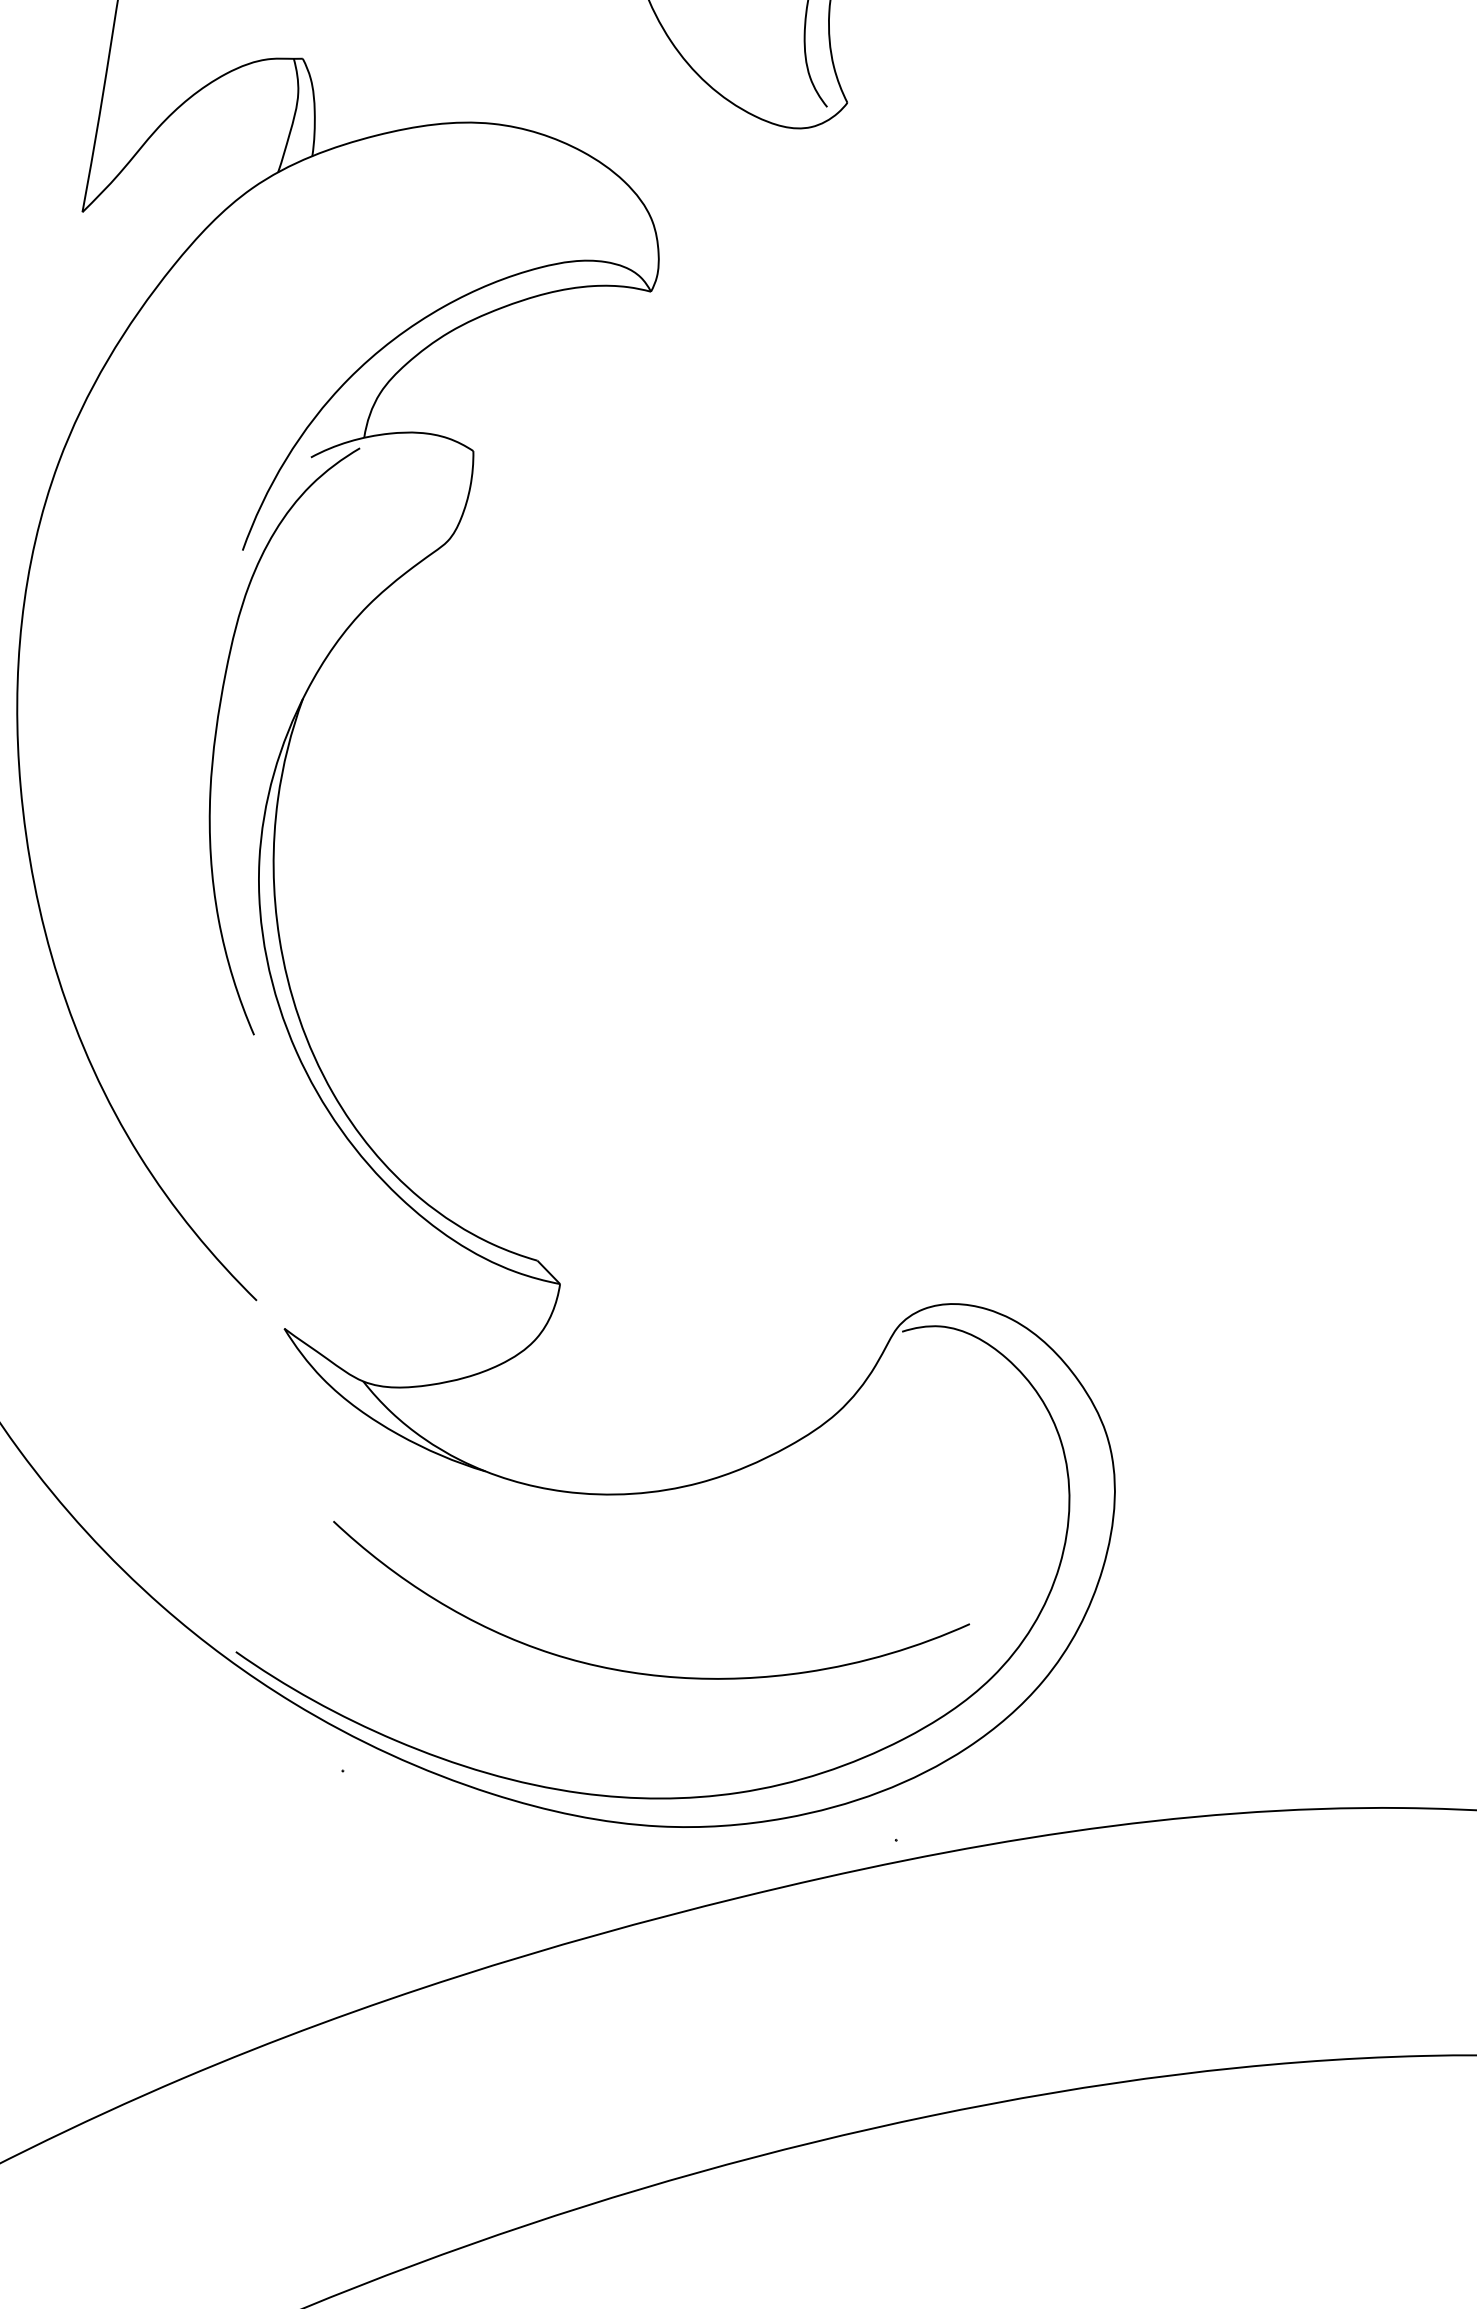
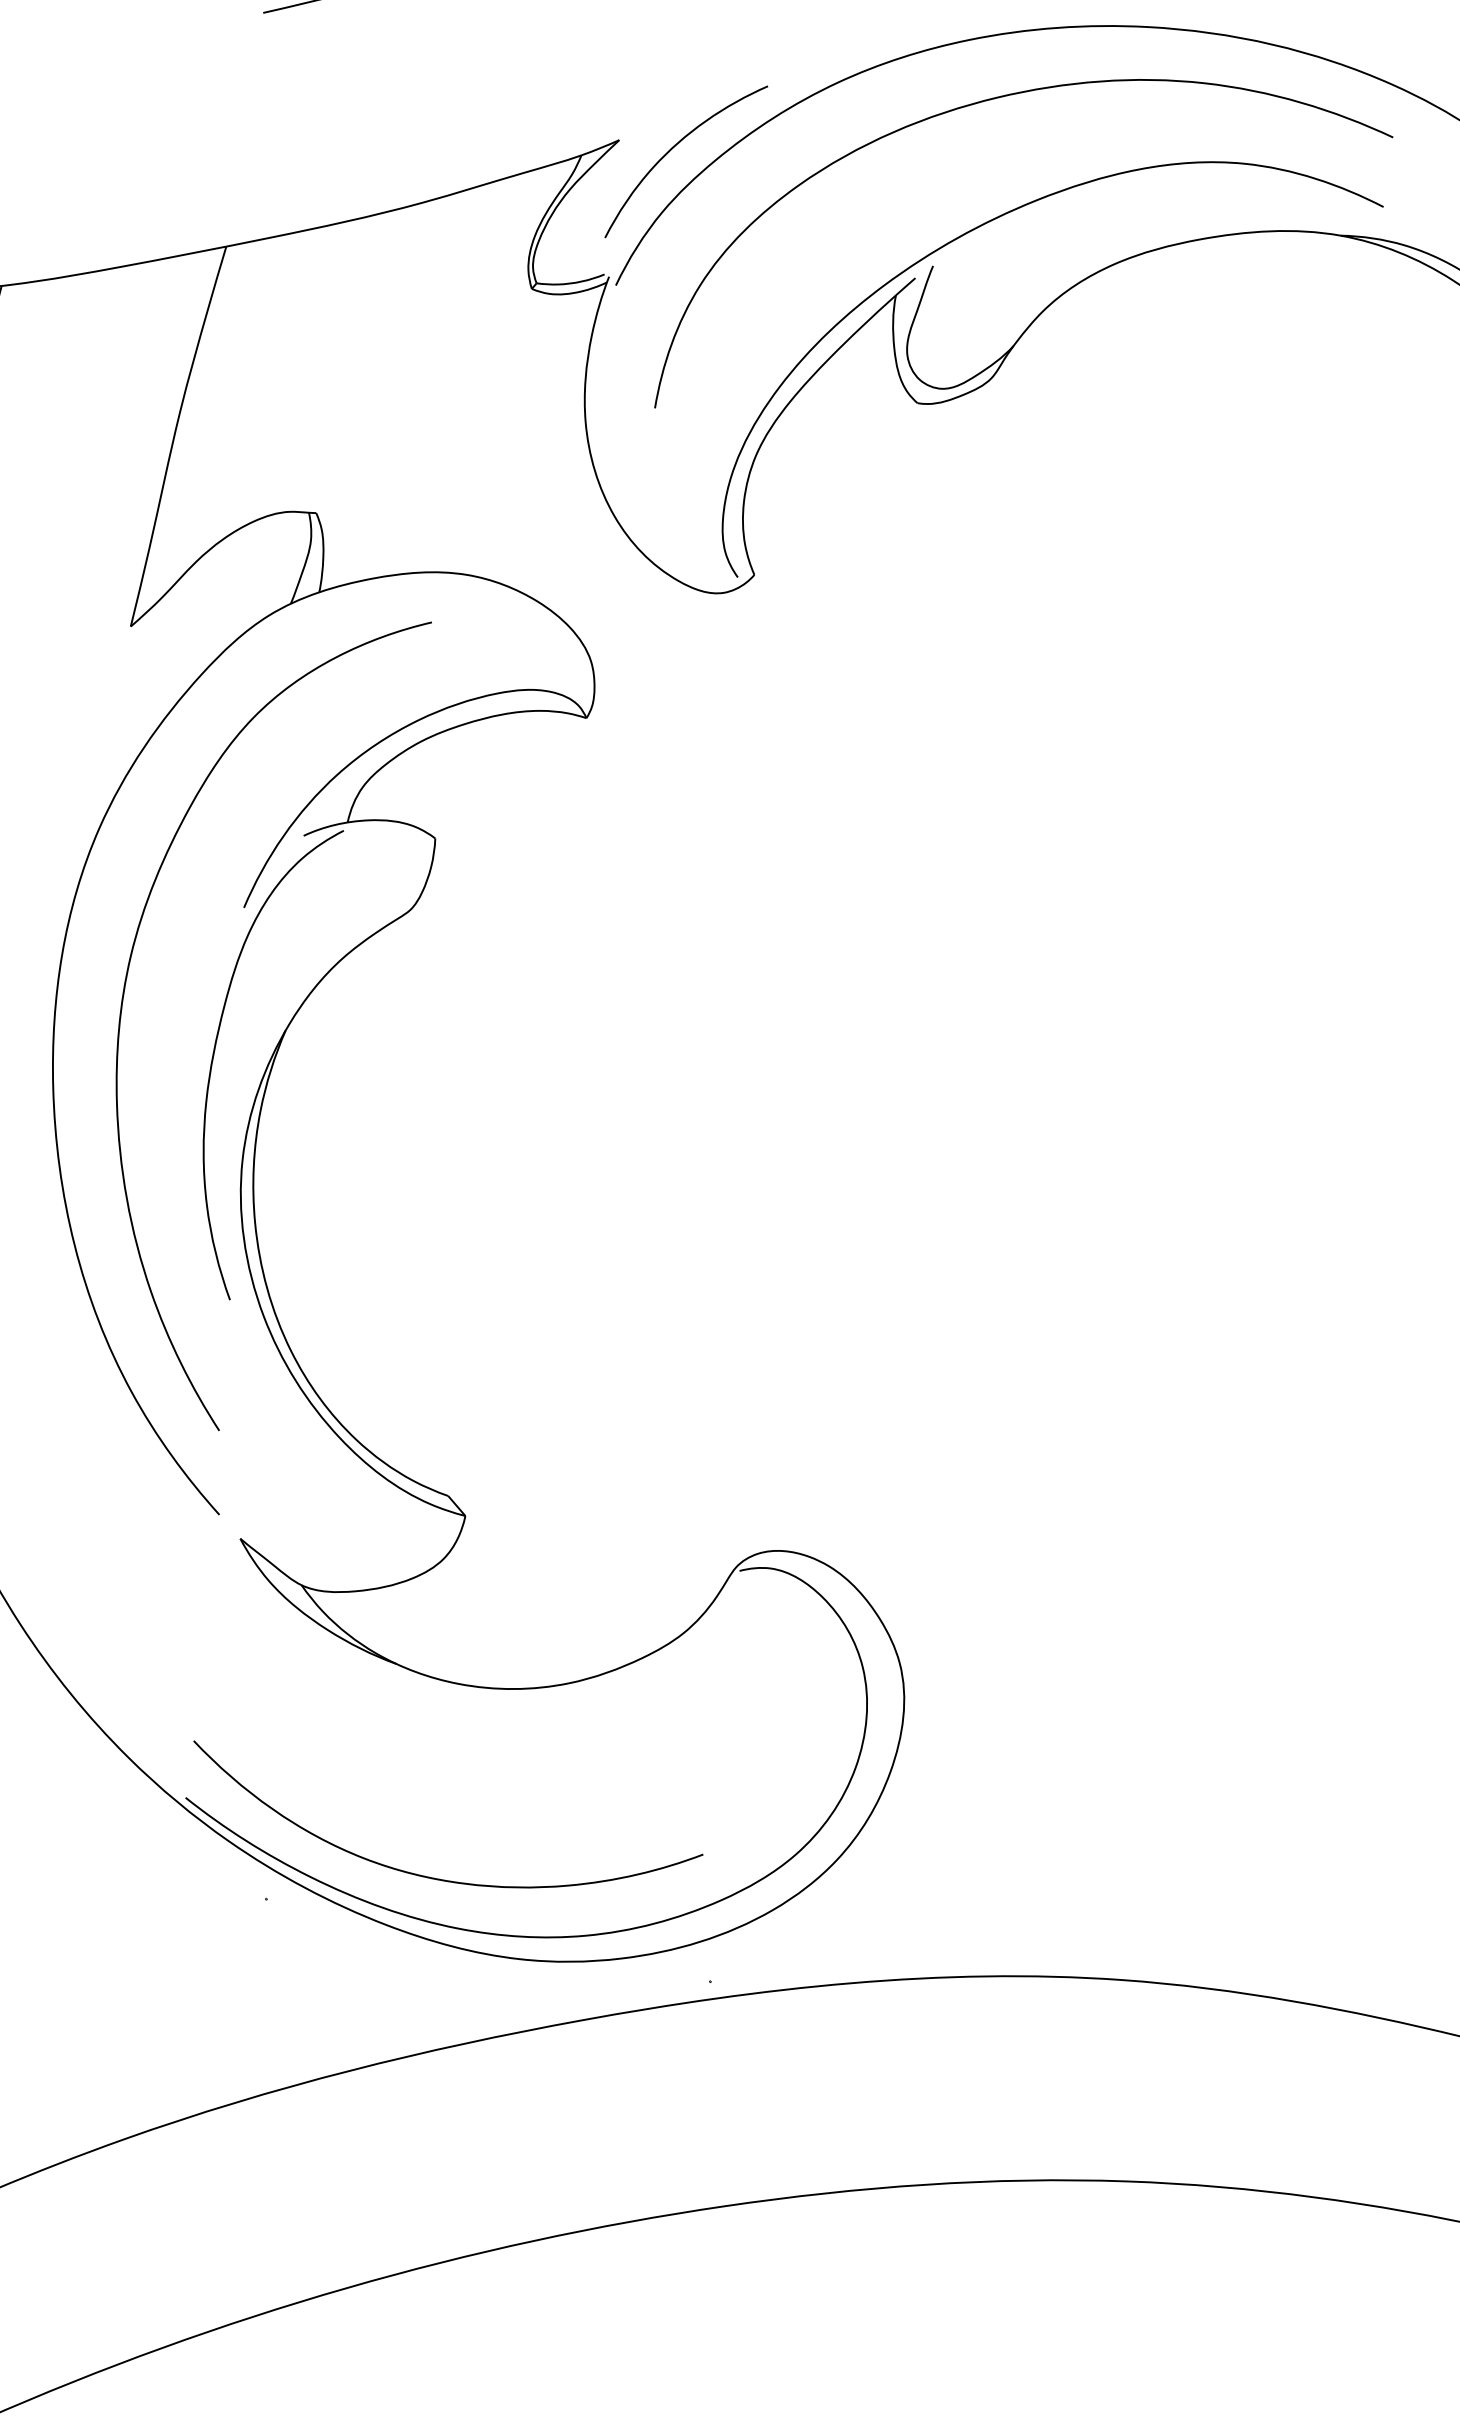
curve: (100, 684) -> (122, 1009), added
curve: (640, 1672) -> (434, 1877), moved

